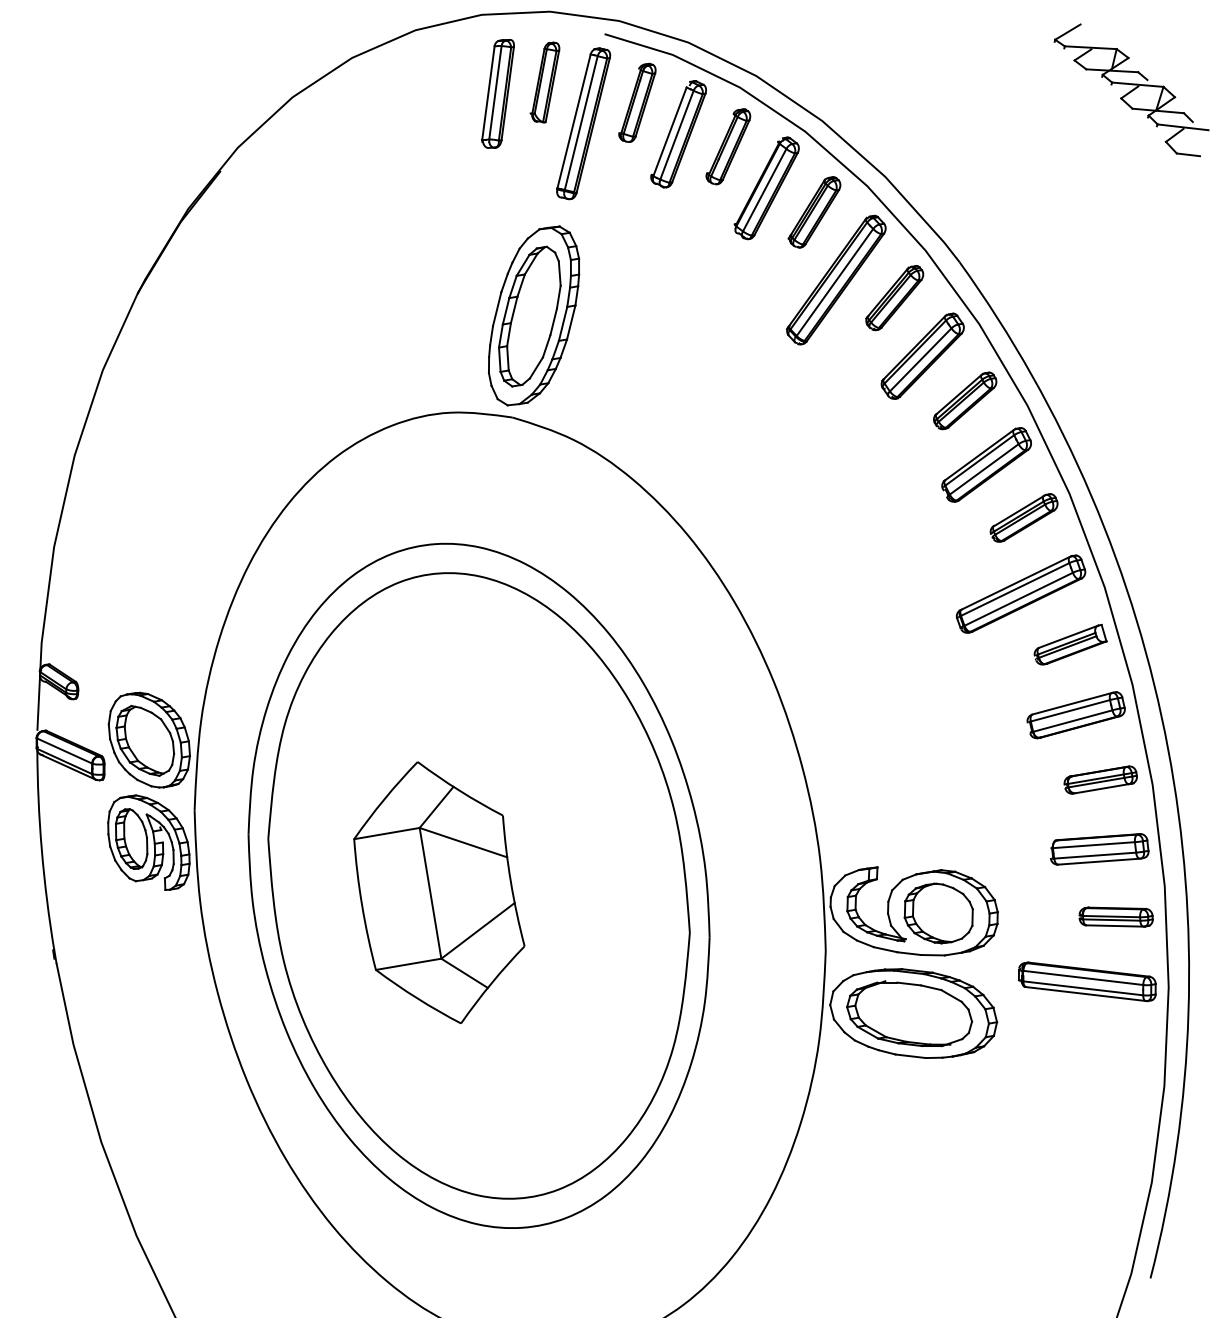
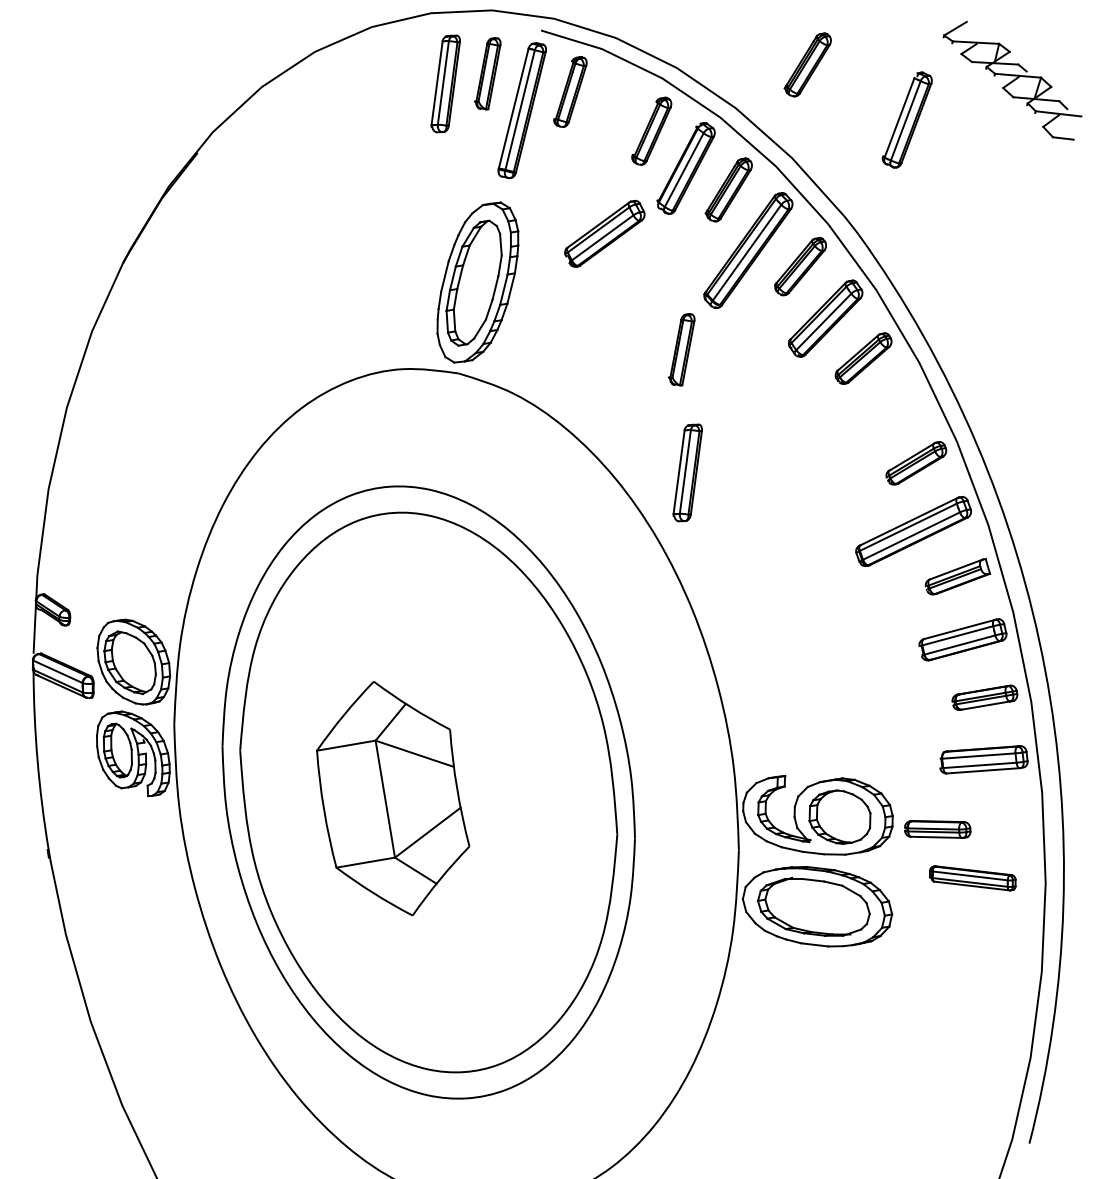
part: (902, 72) -> (807, 64), added
part: (677, 133) -> (906, 119), moved
part: (761, 390) -> (681, 349), added
part: (986, 464) -> (604, 233), moved
part: (768, 528) -> (687, 472), added
part: (1115, 917) -> (937, 829), moved
part: (1086, 982) -> (972, 878), size x0.7

